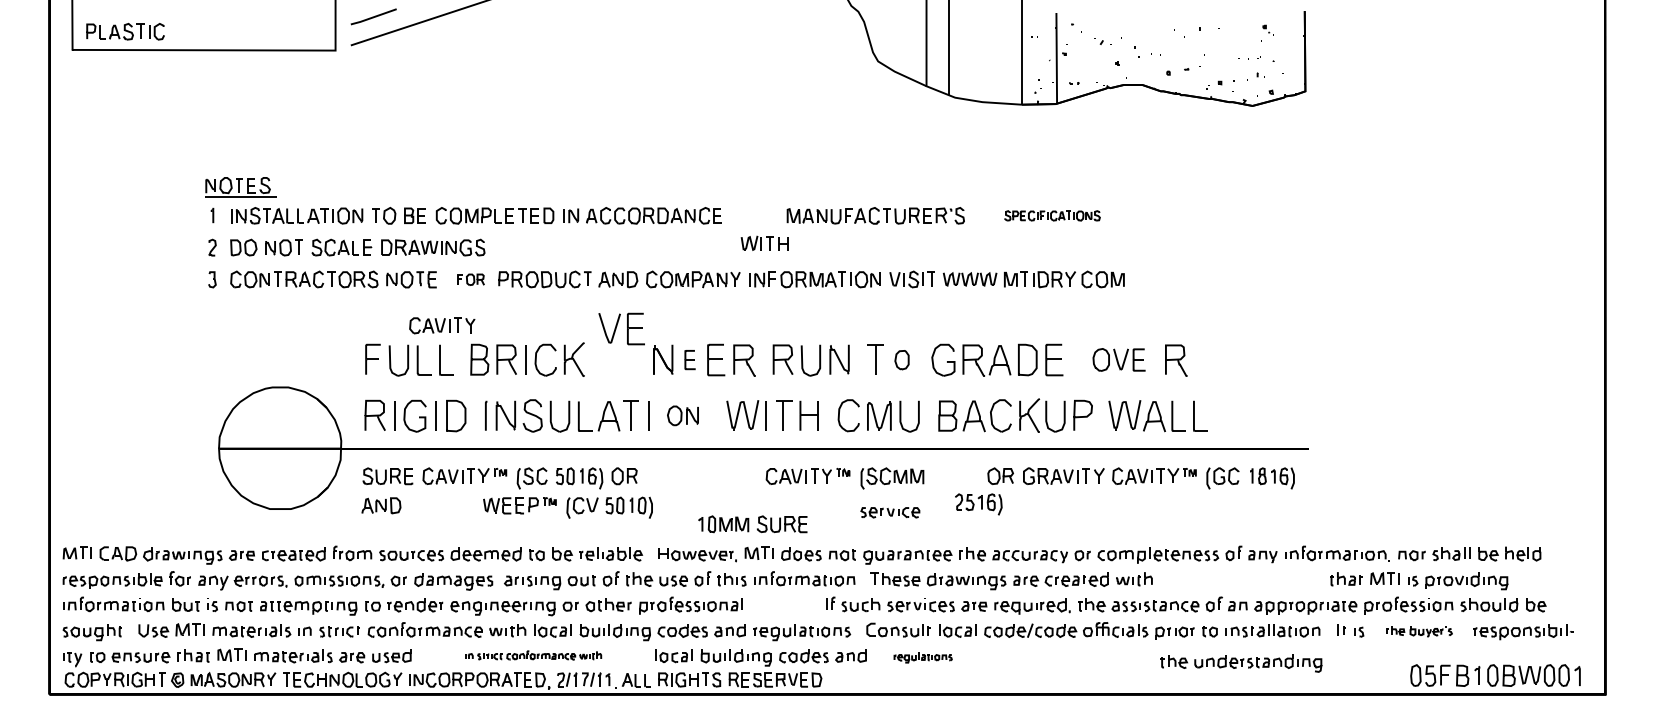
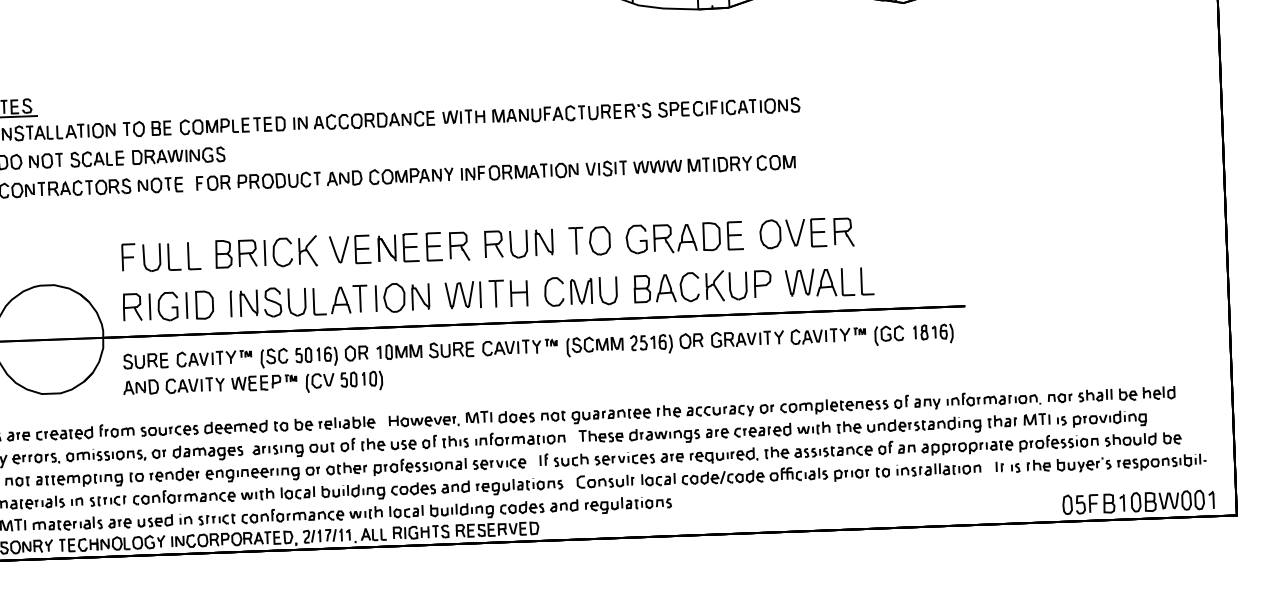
part: (1052, 215) -> (729, 107), size x1.67
part: (764, 242) -> (463, 115), moved
part: (471, 279) -> (213, 183), size x1.43
part: (442, 325) -> (195, 385), moved
part: (621, 328) -> (350, 249), moved
part: (690, 359) -> (411, 247), size x1.67
part: (901, 359) -> (599, 240), size x1.67
part: (1118, 359) -> (792, 233), size x1.43
part: (682, 415) -> (406, 297), size x1.67
part: (978, 504) -> (651, 344), moved
part: (890, 512) -> (499, 464), moved
part: (752, 524) -> (425, 350), moved
part: (1419, 631) -> (1069, 465), size x1.43
part: (533, 655) -> (281, 515), size x1.67
part: (922, 657) -> (627, 504), size x1.67
part: (1241, 663) -> (909, 426), moved

